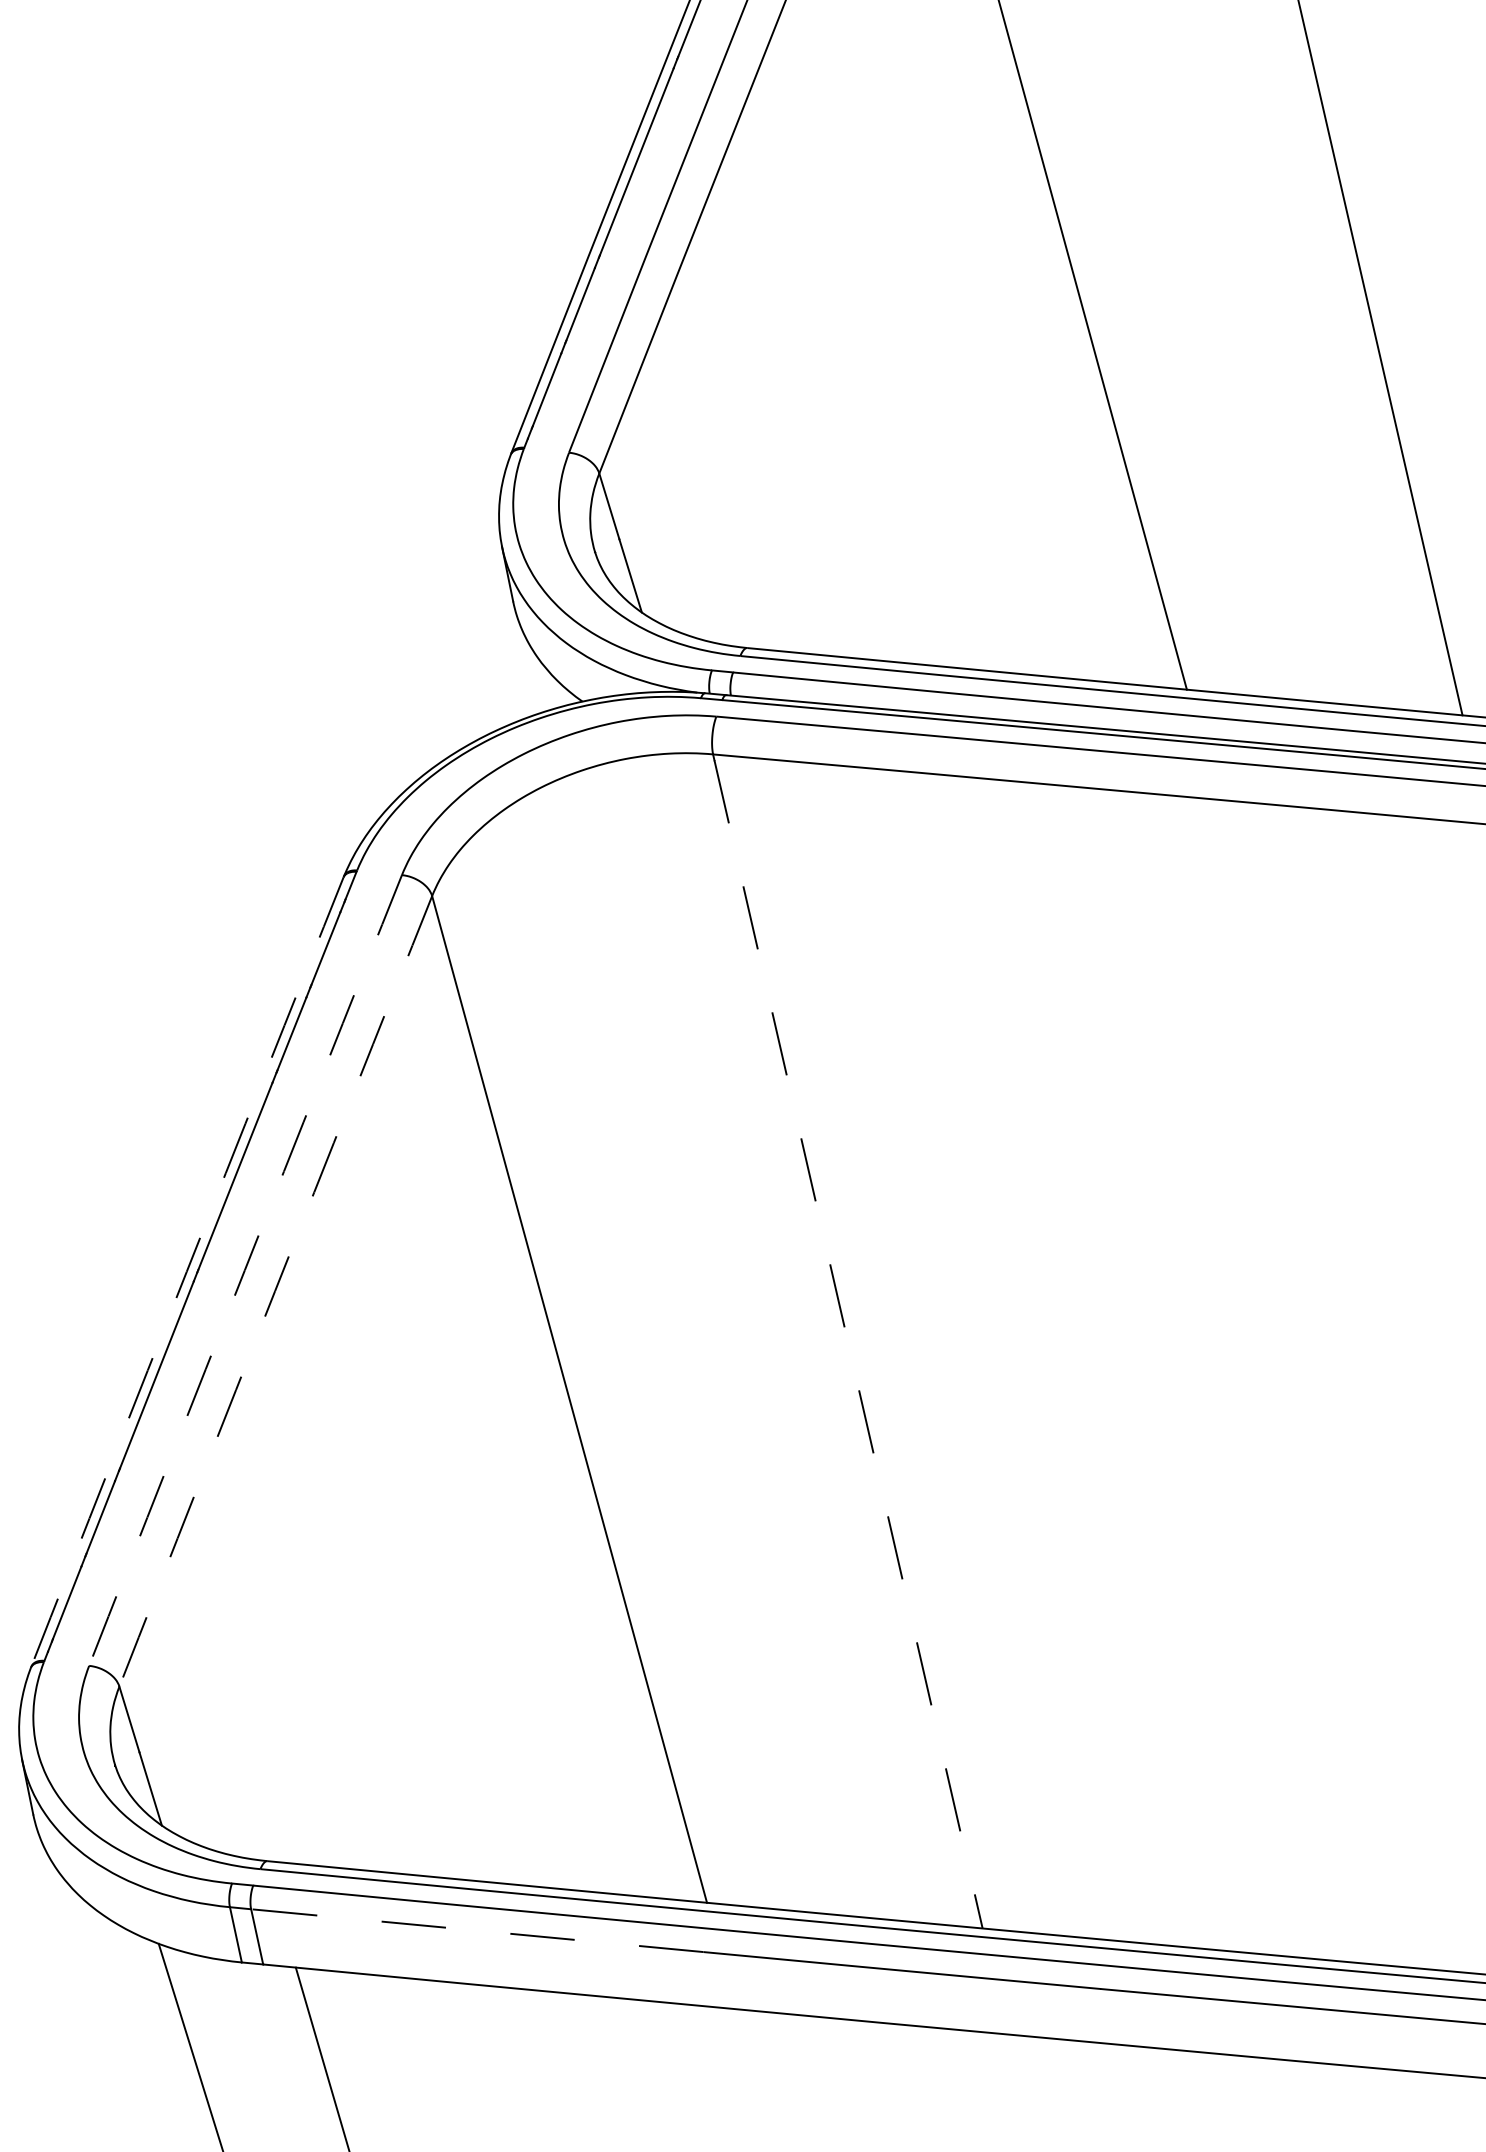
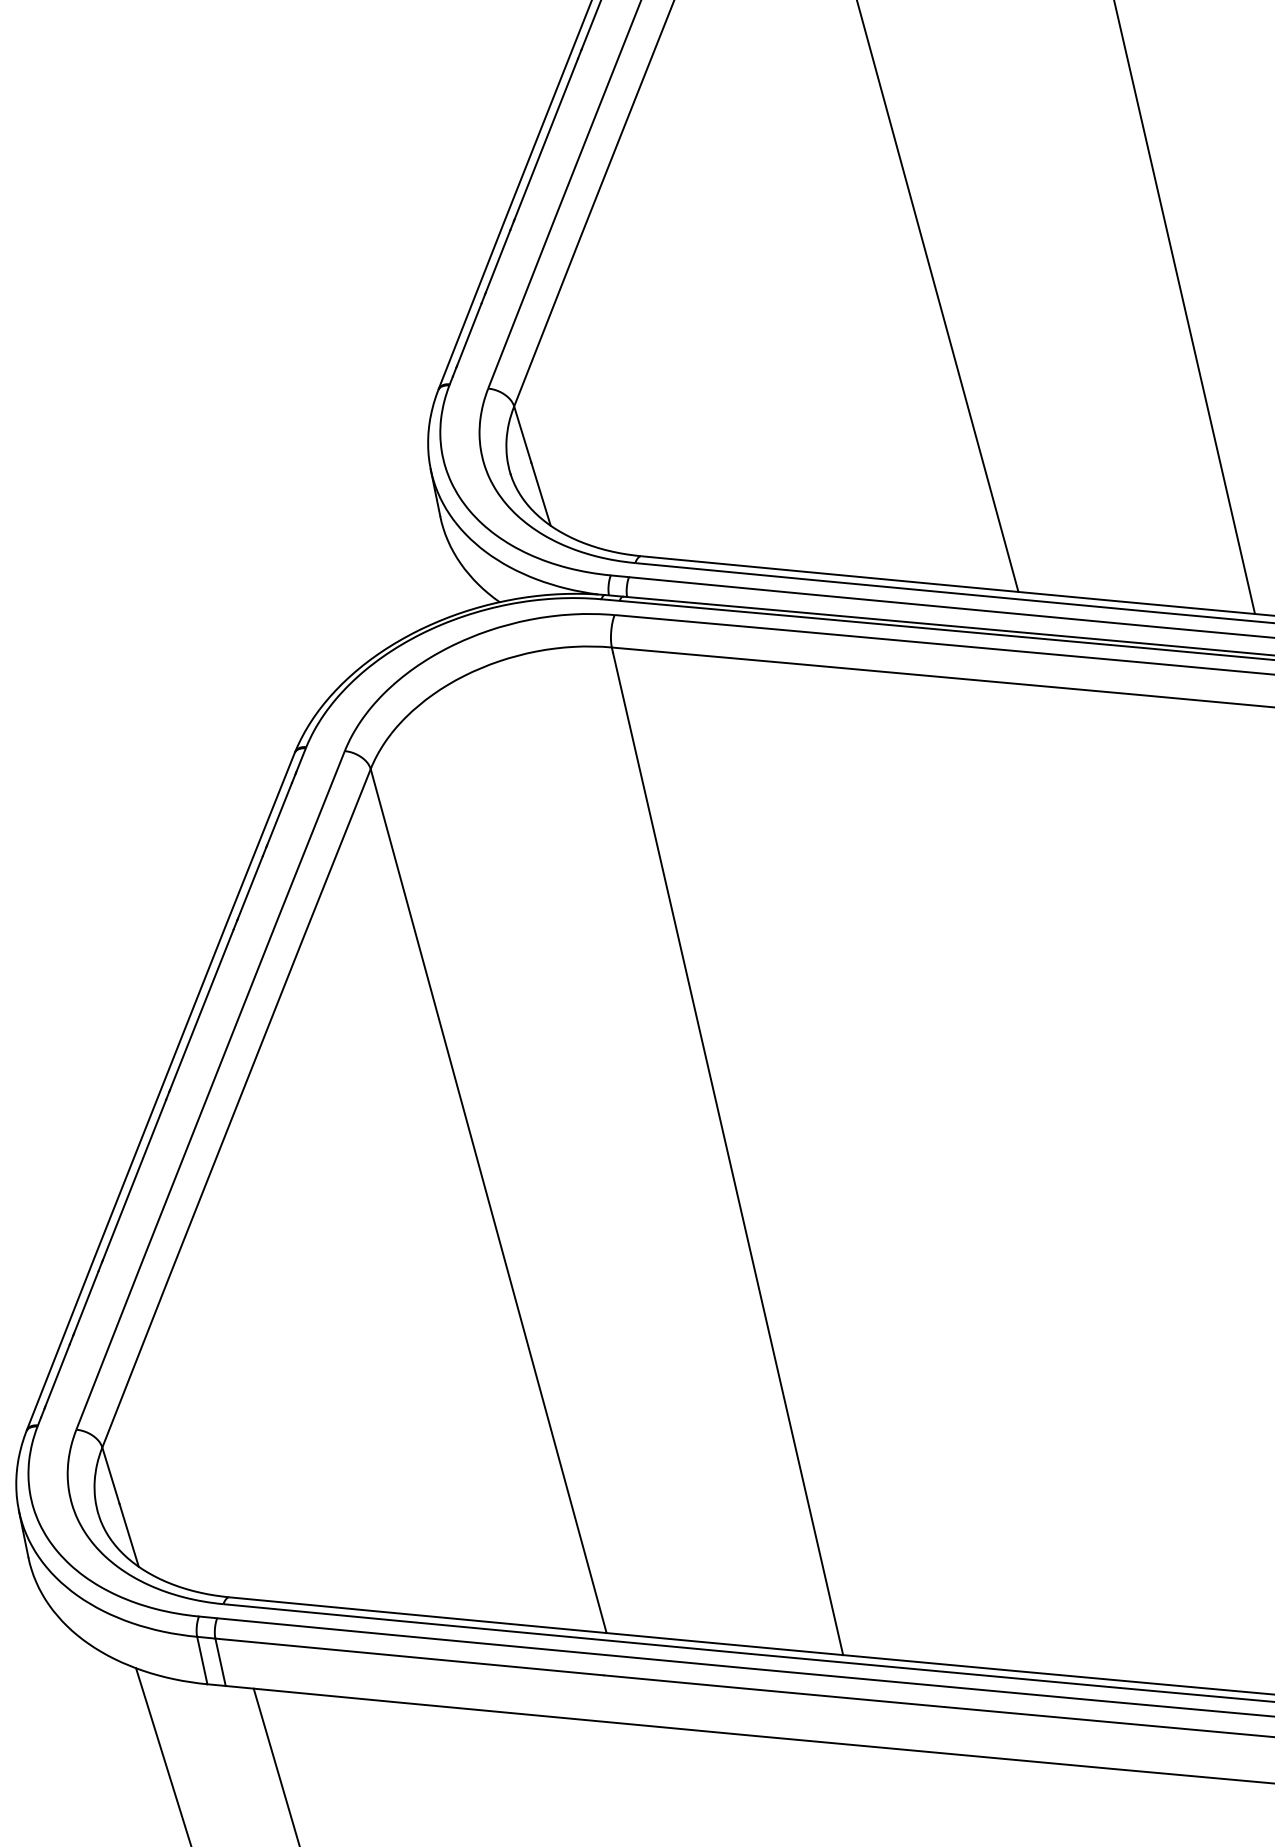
arc: (244, 1270) -> (209, 1090), dashed -> solid
arc: (186, 1271) -> (159, 1091), dashed -> solid
arc: (275, 1291) -> (236, 1108), dashed -> solid
line: (848, 1344) -> (728, 1153), dashed -> solid
line: (476, 1930) -> (408, 1656), dashed -> solid

